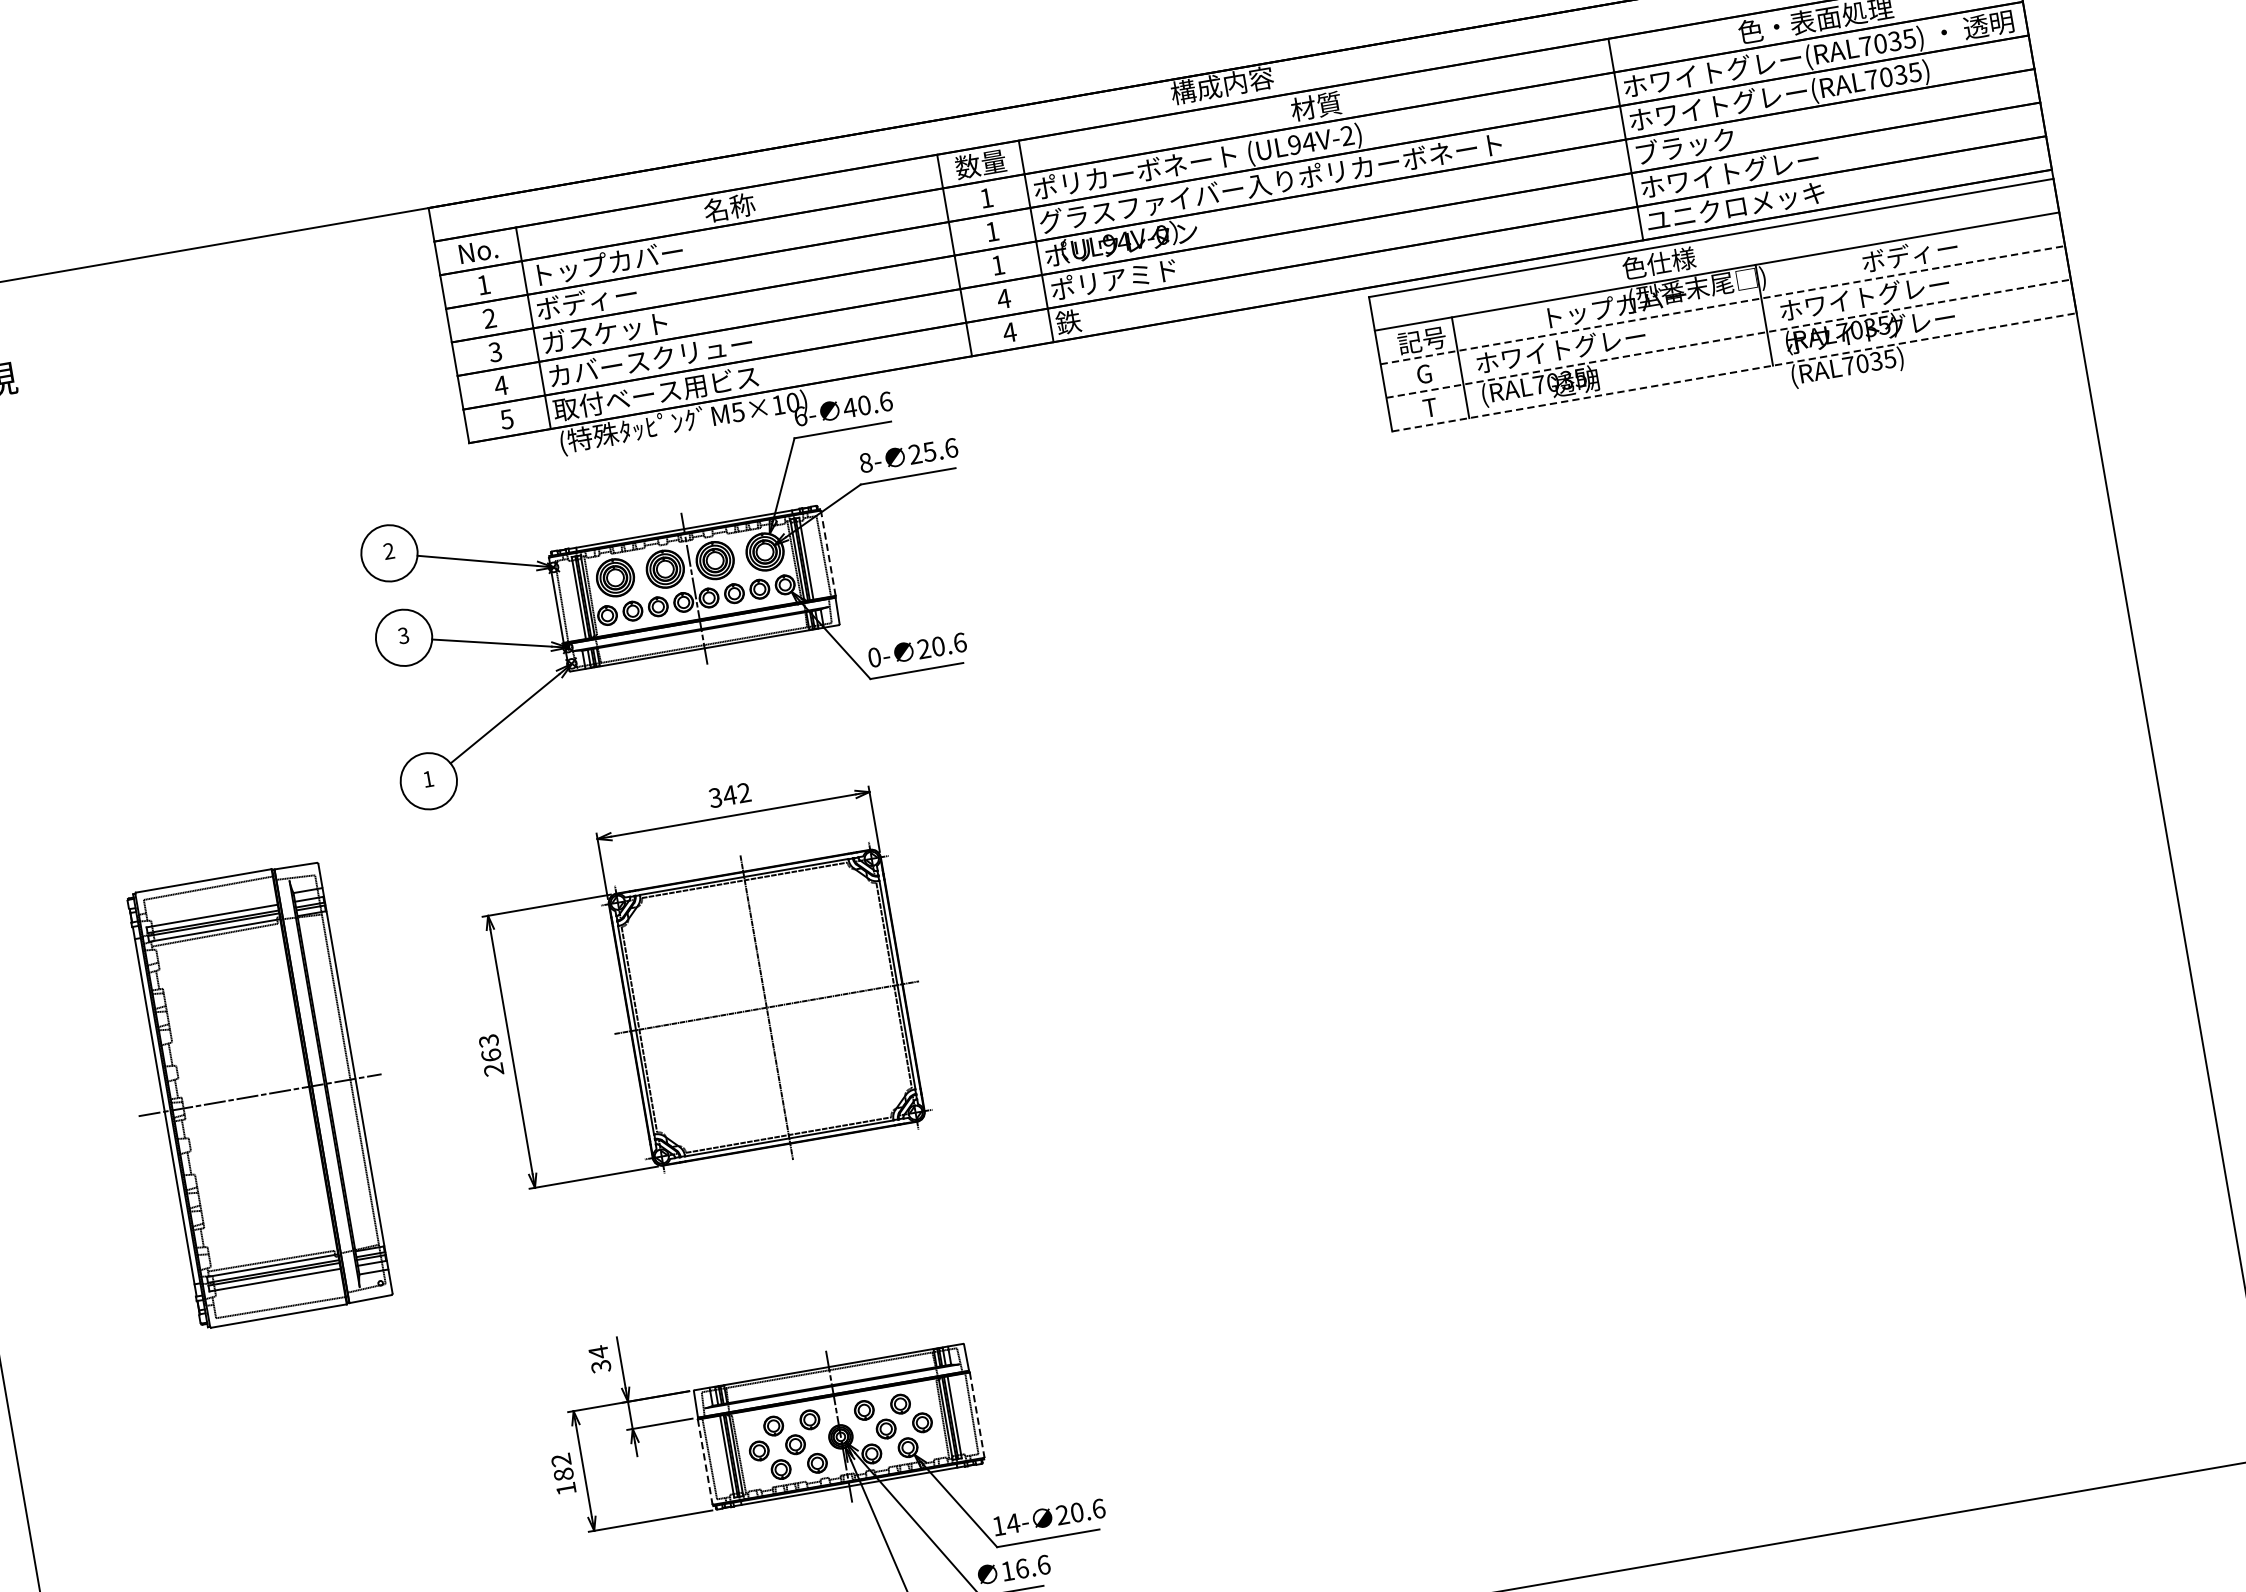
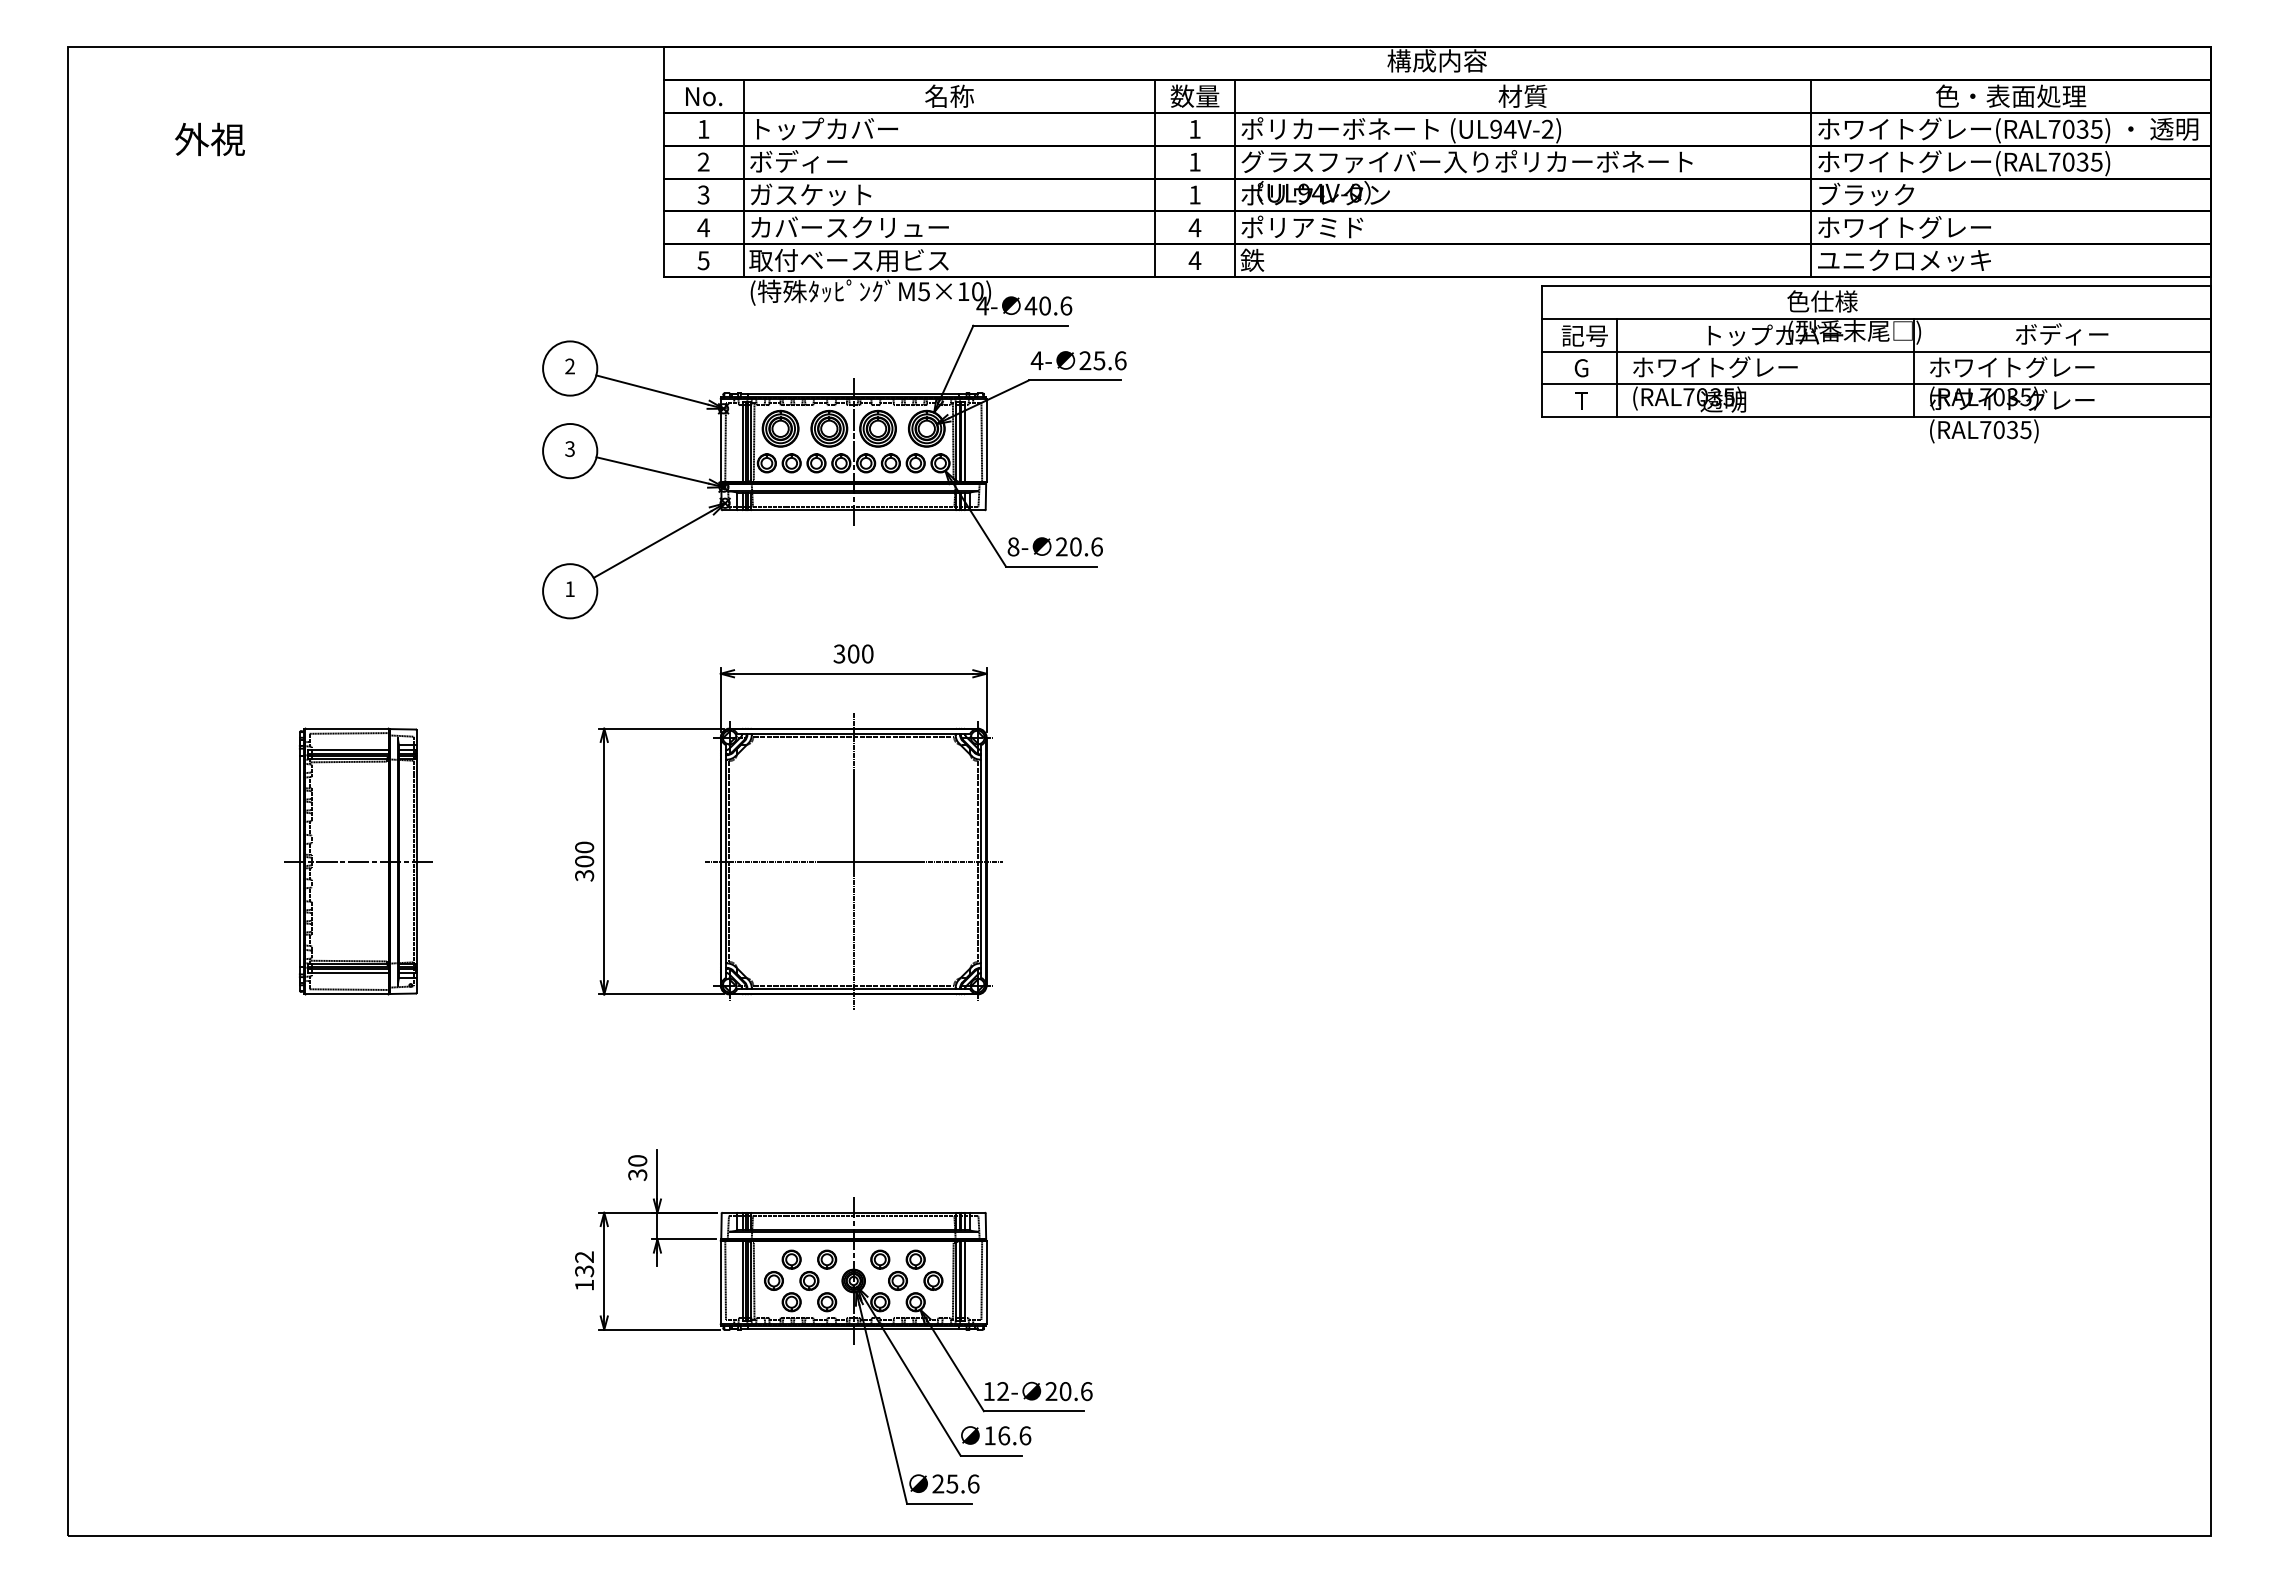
line: (1723, 305) -> (1876, 351), dashed -> solid
line: (1729, 338) -> (1876, 384), dashed -> solid
line: (1734, 372) -> (1876, 417), dashed -> solid
text: (800, 415) -> (982, 305), 6- -> 4-
text: (865, 462) -> (1036, 360), 8- -> 4-
line: (828, 553) -> (986, 440), dashed -> solid
text: (874, 658) -> (1013, 547), 0- -> 8-
text: (736, 793) -> (860, 653), 342 -> 300
text: (491, 1055) -> (584, 861), 263 -> 300
part: (260, 1095) -> (358, 861), size x0.62
text: (598, 1351) -> (637, 1160), 34 -> 30
line: (977, 1416) -> (986, 1283), dashed -> solid
line: (705, 1463) -> (720, 1283), dashed -> solid
text: (563, 1474) -> (584, 1271), 182 -> 132
text: (1012, 1523) -> (1002, 1391), 14- -> 12-

